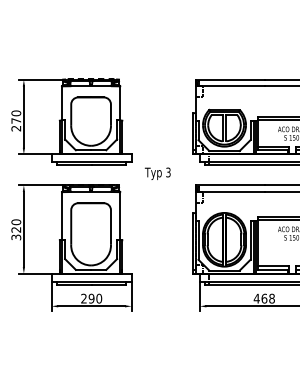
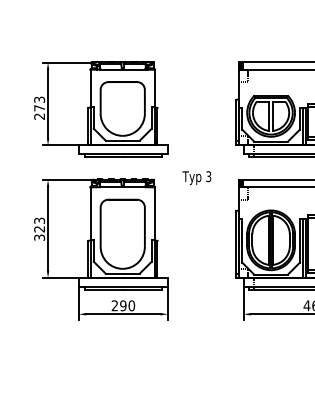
text: (16, 113) -> (39, 99), 270 -> 273
text: (157, 173) -> (196, 177), moved
text: (16, 222) -> (39, 221), 320 -> 323

